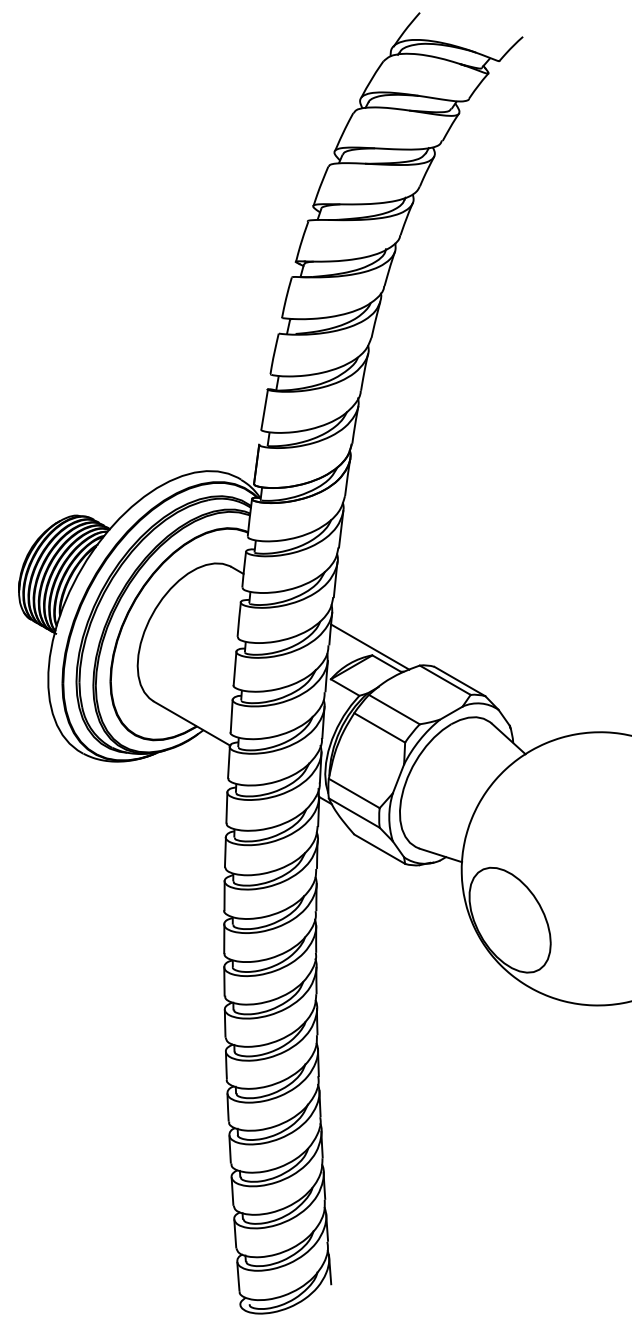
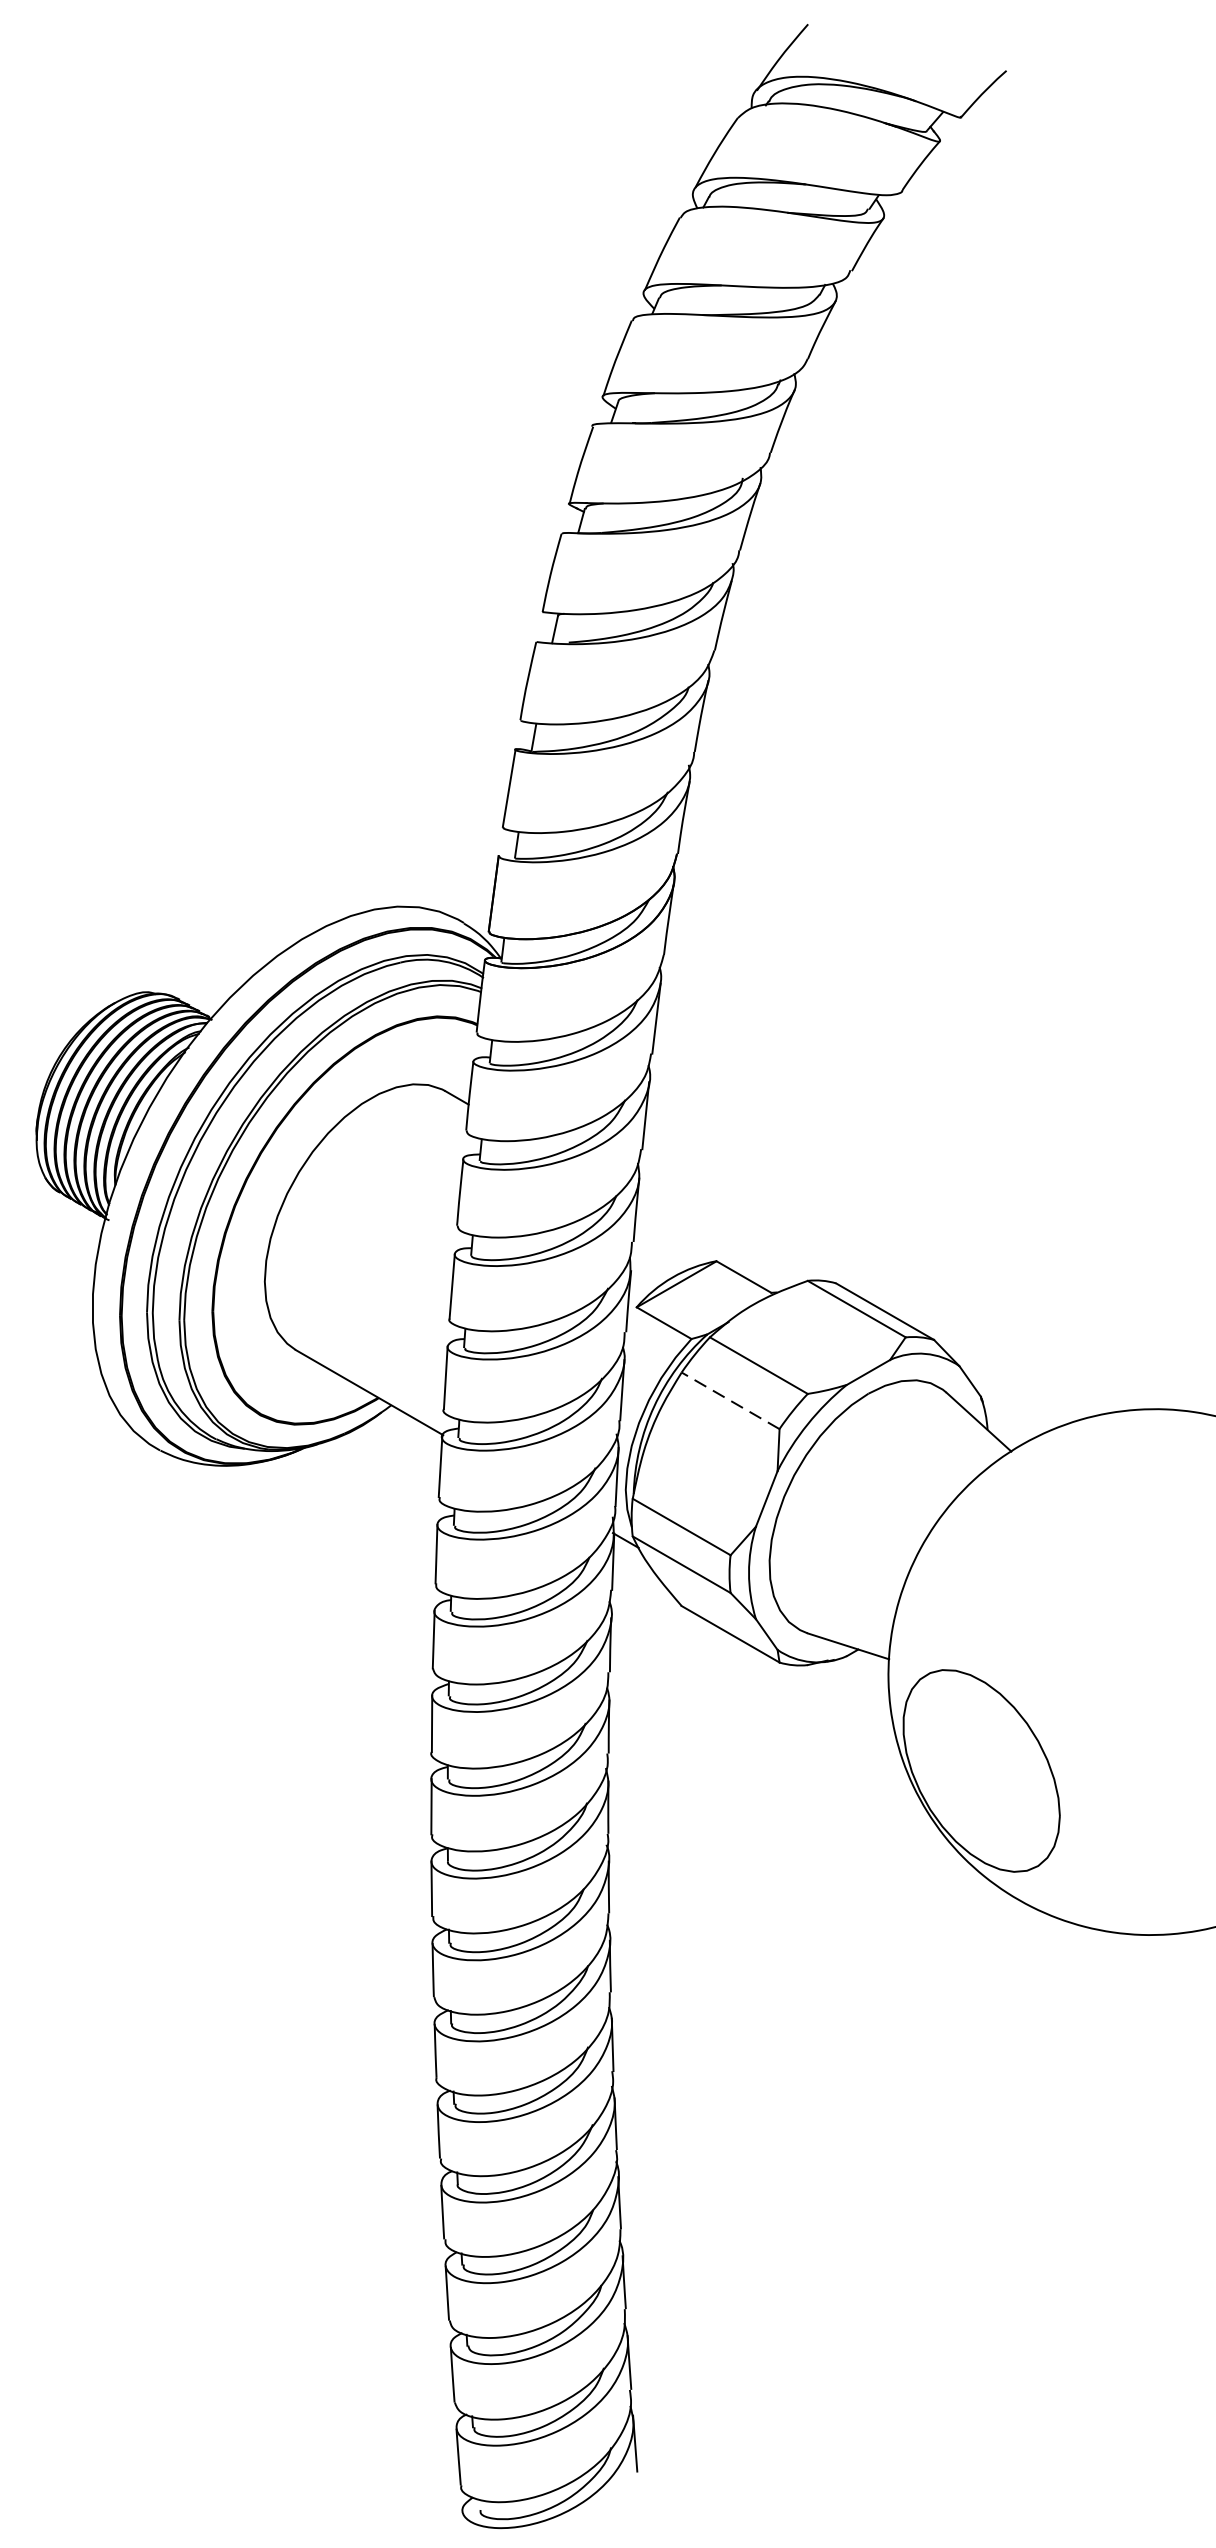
line: (370, 646) -> (712, 1244), removed
line: (379, 727) -> (730, 1400), solid -> dashed

